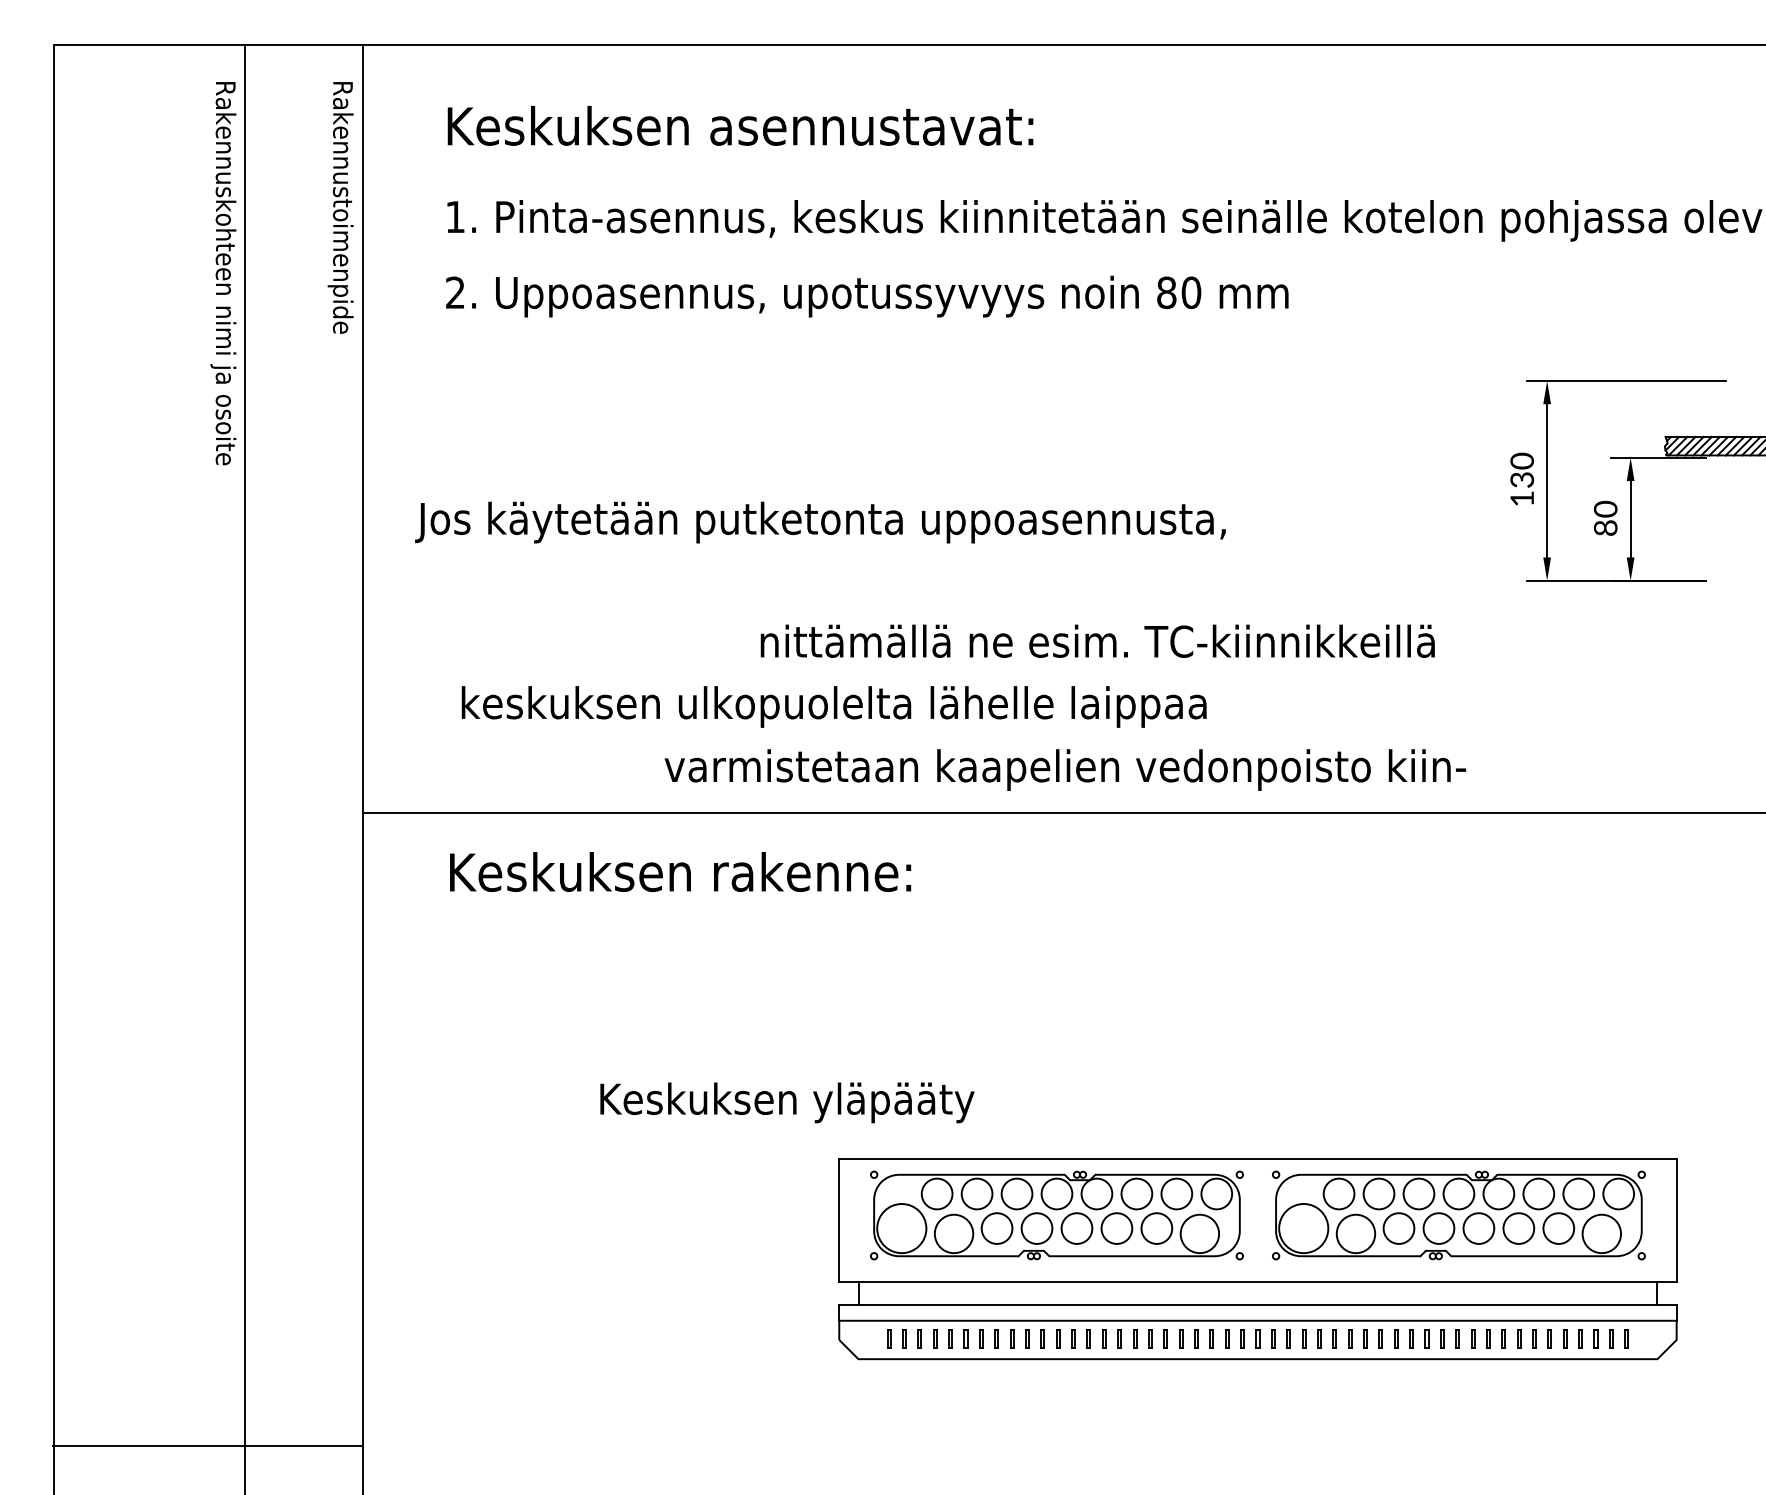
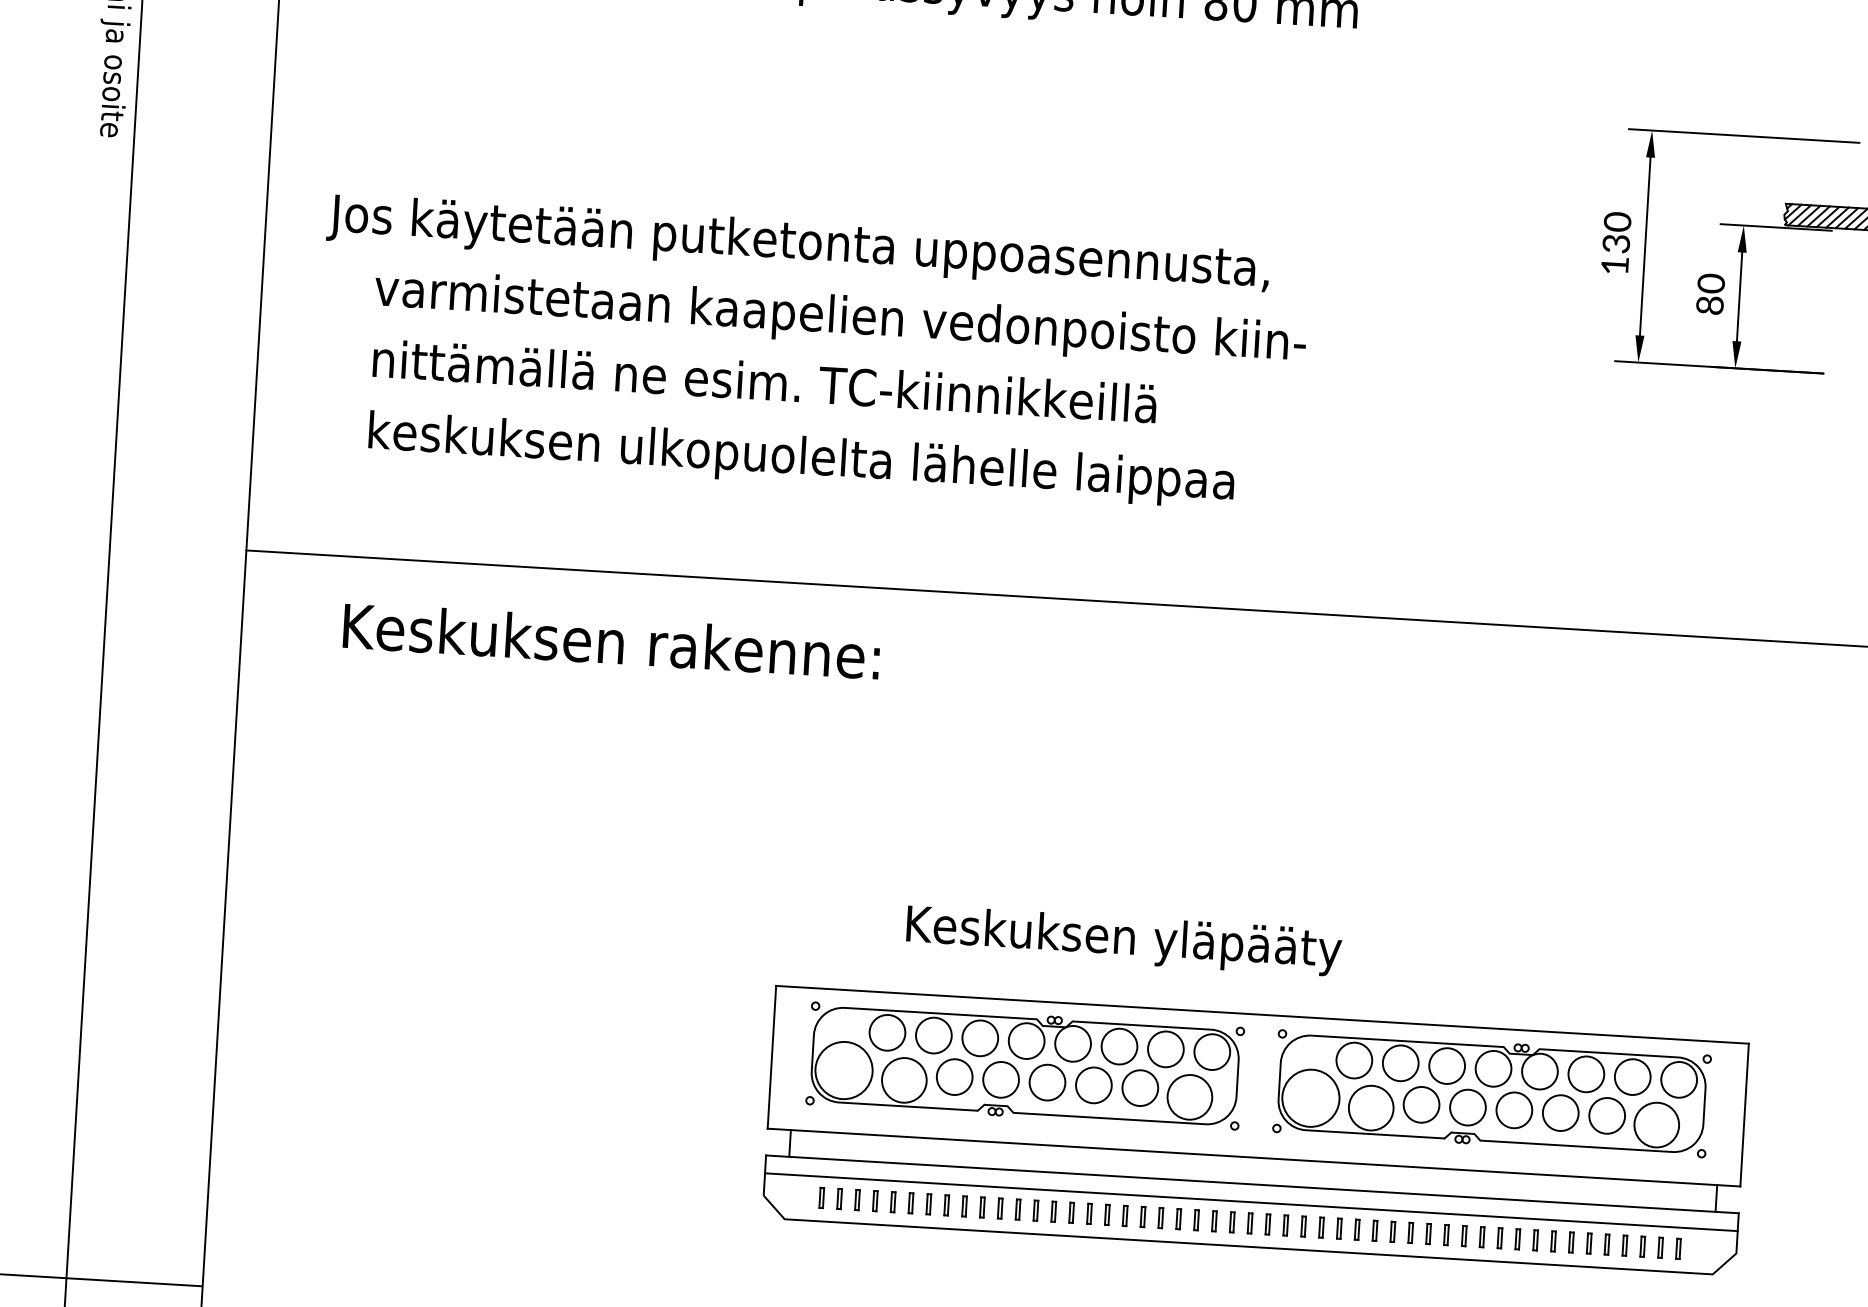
text: (1097, 640) -> (764, 380), moved
text: (1064, 769) -> (839, 318), moved
text: (787, 1102) -> (1124, 940), moved

